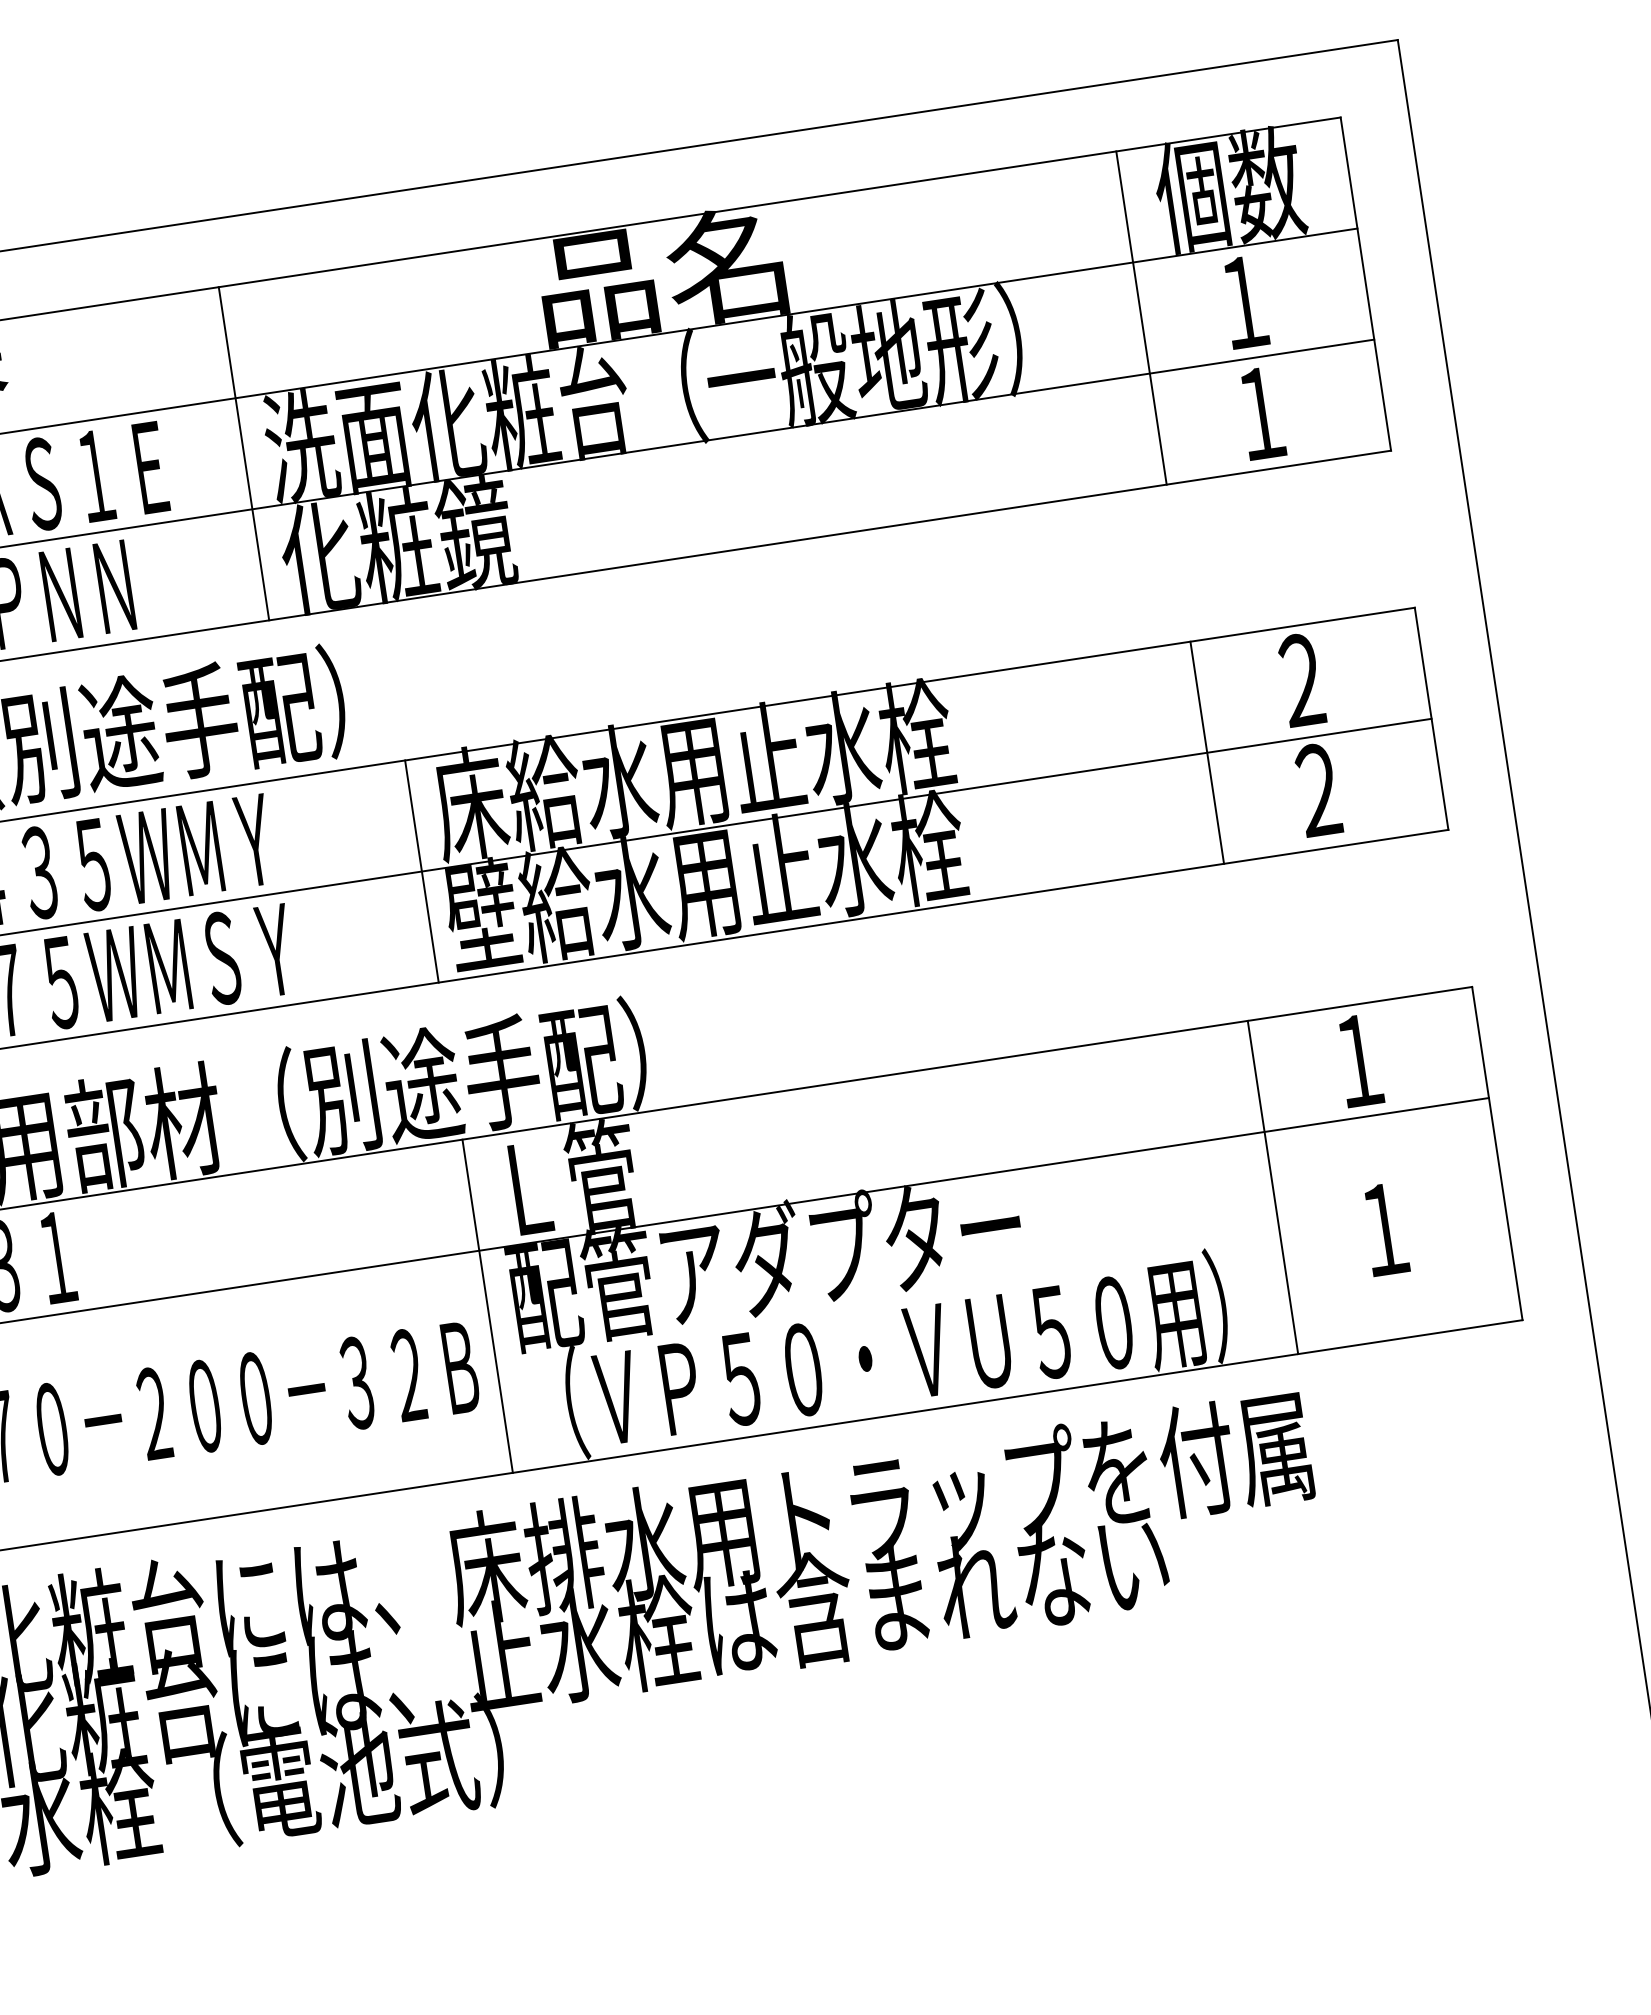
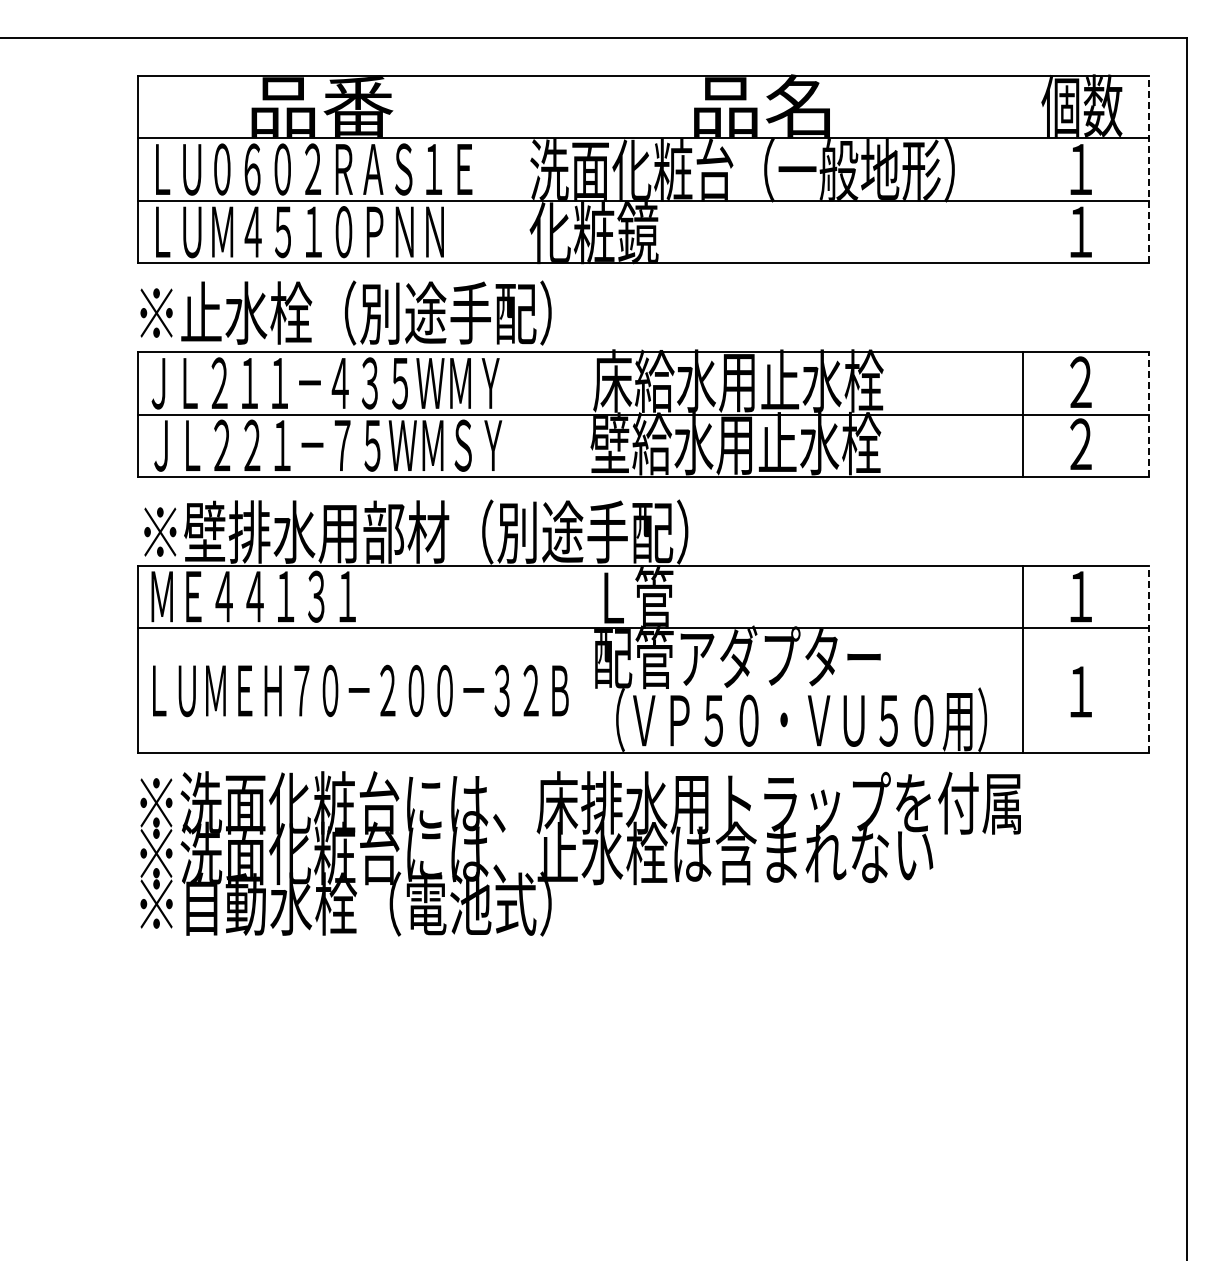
line: (1366, 283) -> (1149, 169), solid -> dashed
line: (1140, 317) -> (1022, 169), removed
line: (244, 453) -> (517, 169), removed
line: (1432, 718) -> (1149, 414), solid -> dashed
line: (422, 871) -> (580, 414), removed
line: (1497, 1153) -> (1149, 659), solid -> dashed
line: (487, 1306) -> (580, 659), removed

